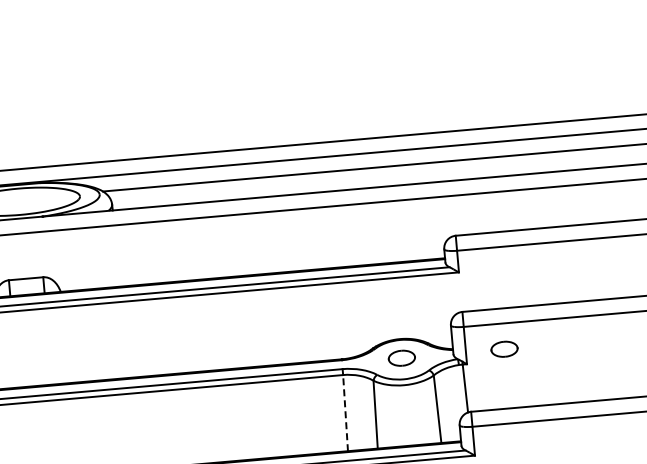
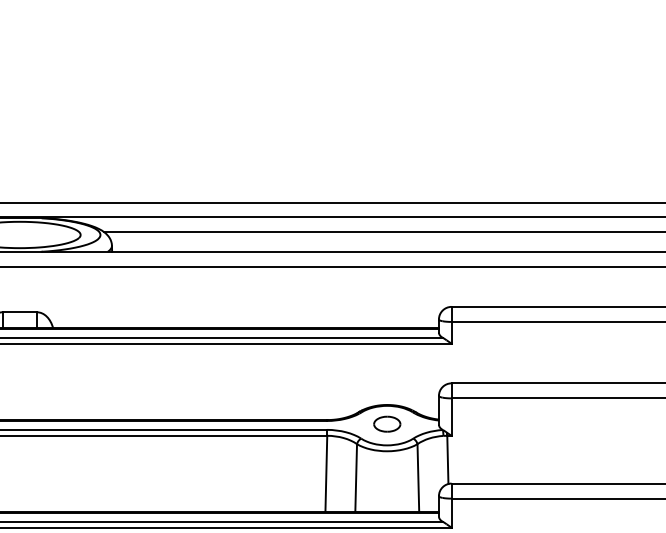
part: (504, 348) -> (490, 423), removed
line: (345, 412) -> (326, 473), dashed -> solid

